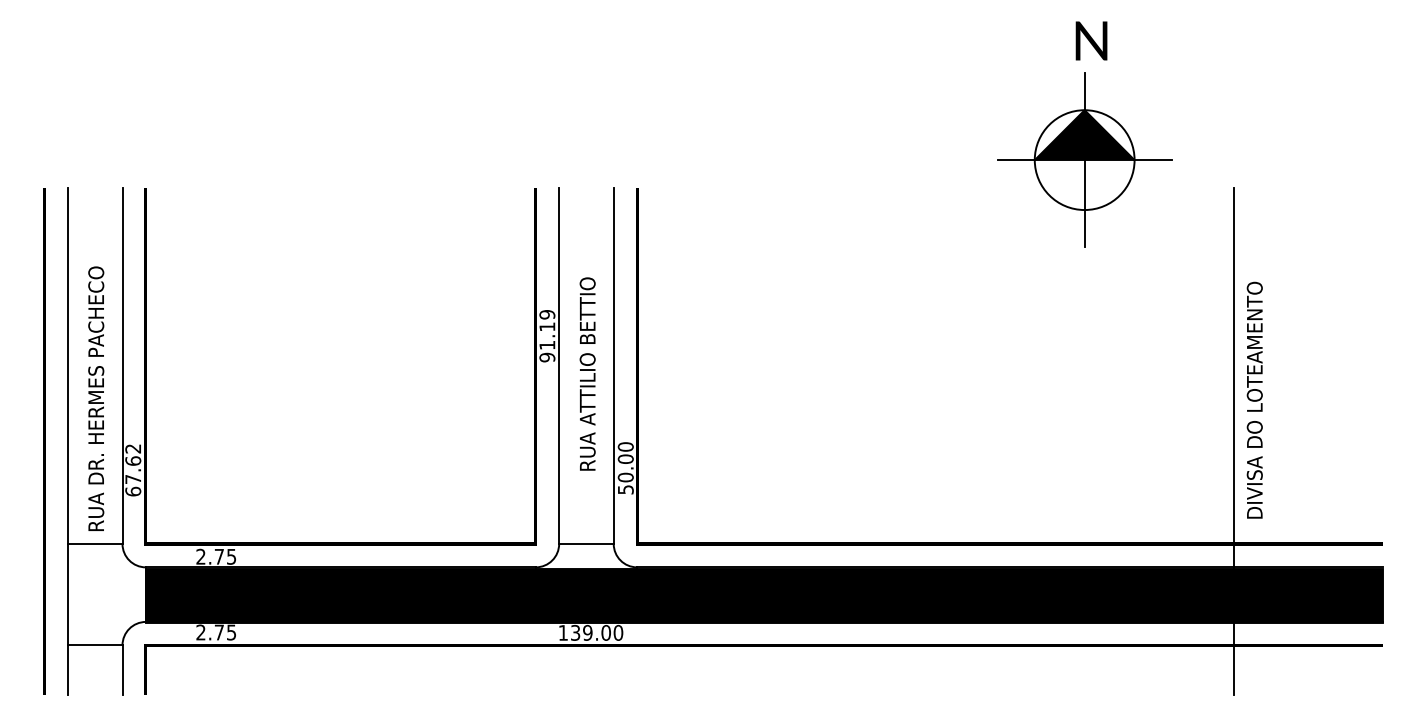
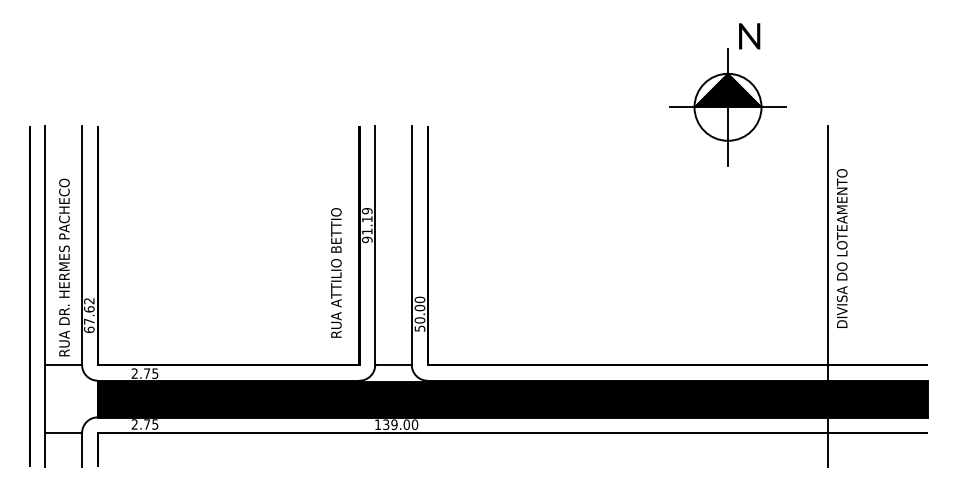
text: (1091, 41) -> (749, 36), moved
text: (587, 373) -> (336, 272), moved
text: (1253, 400) -> (841, 248), moved

